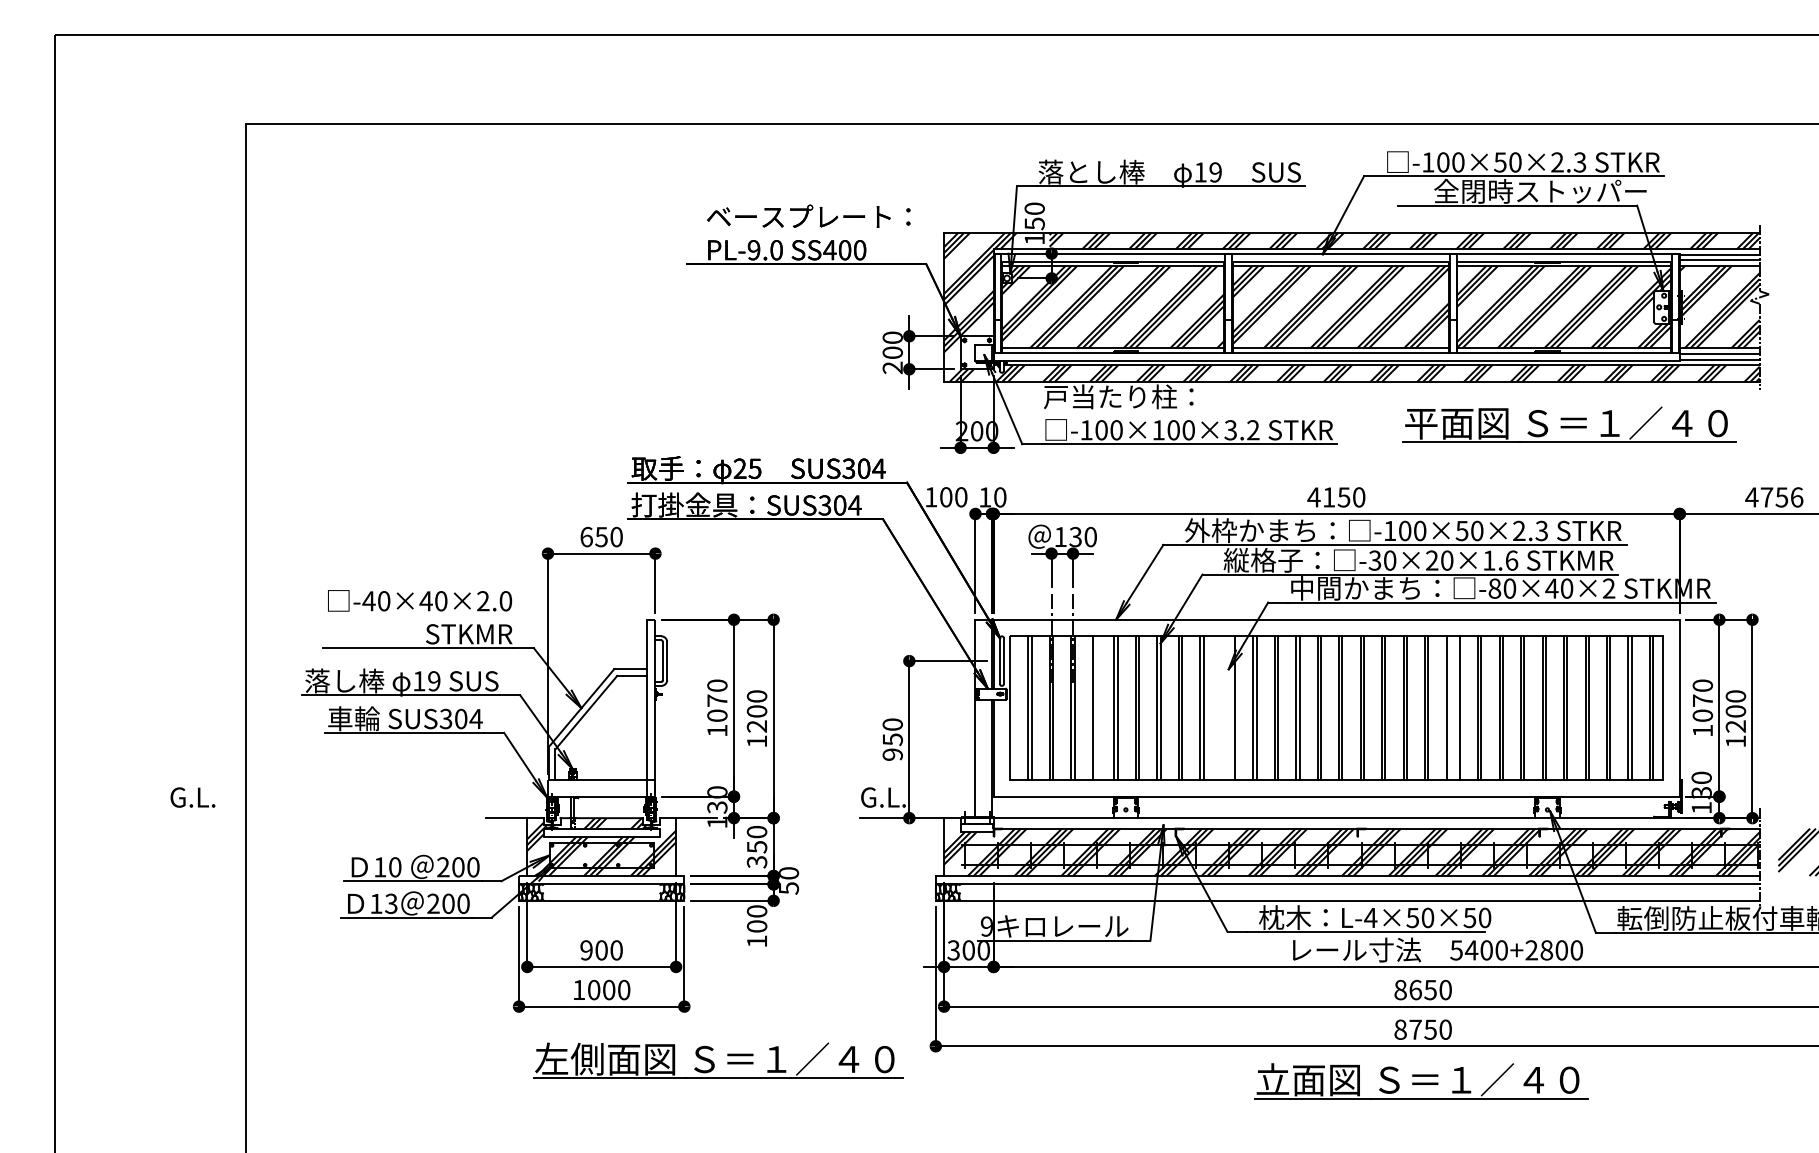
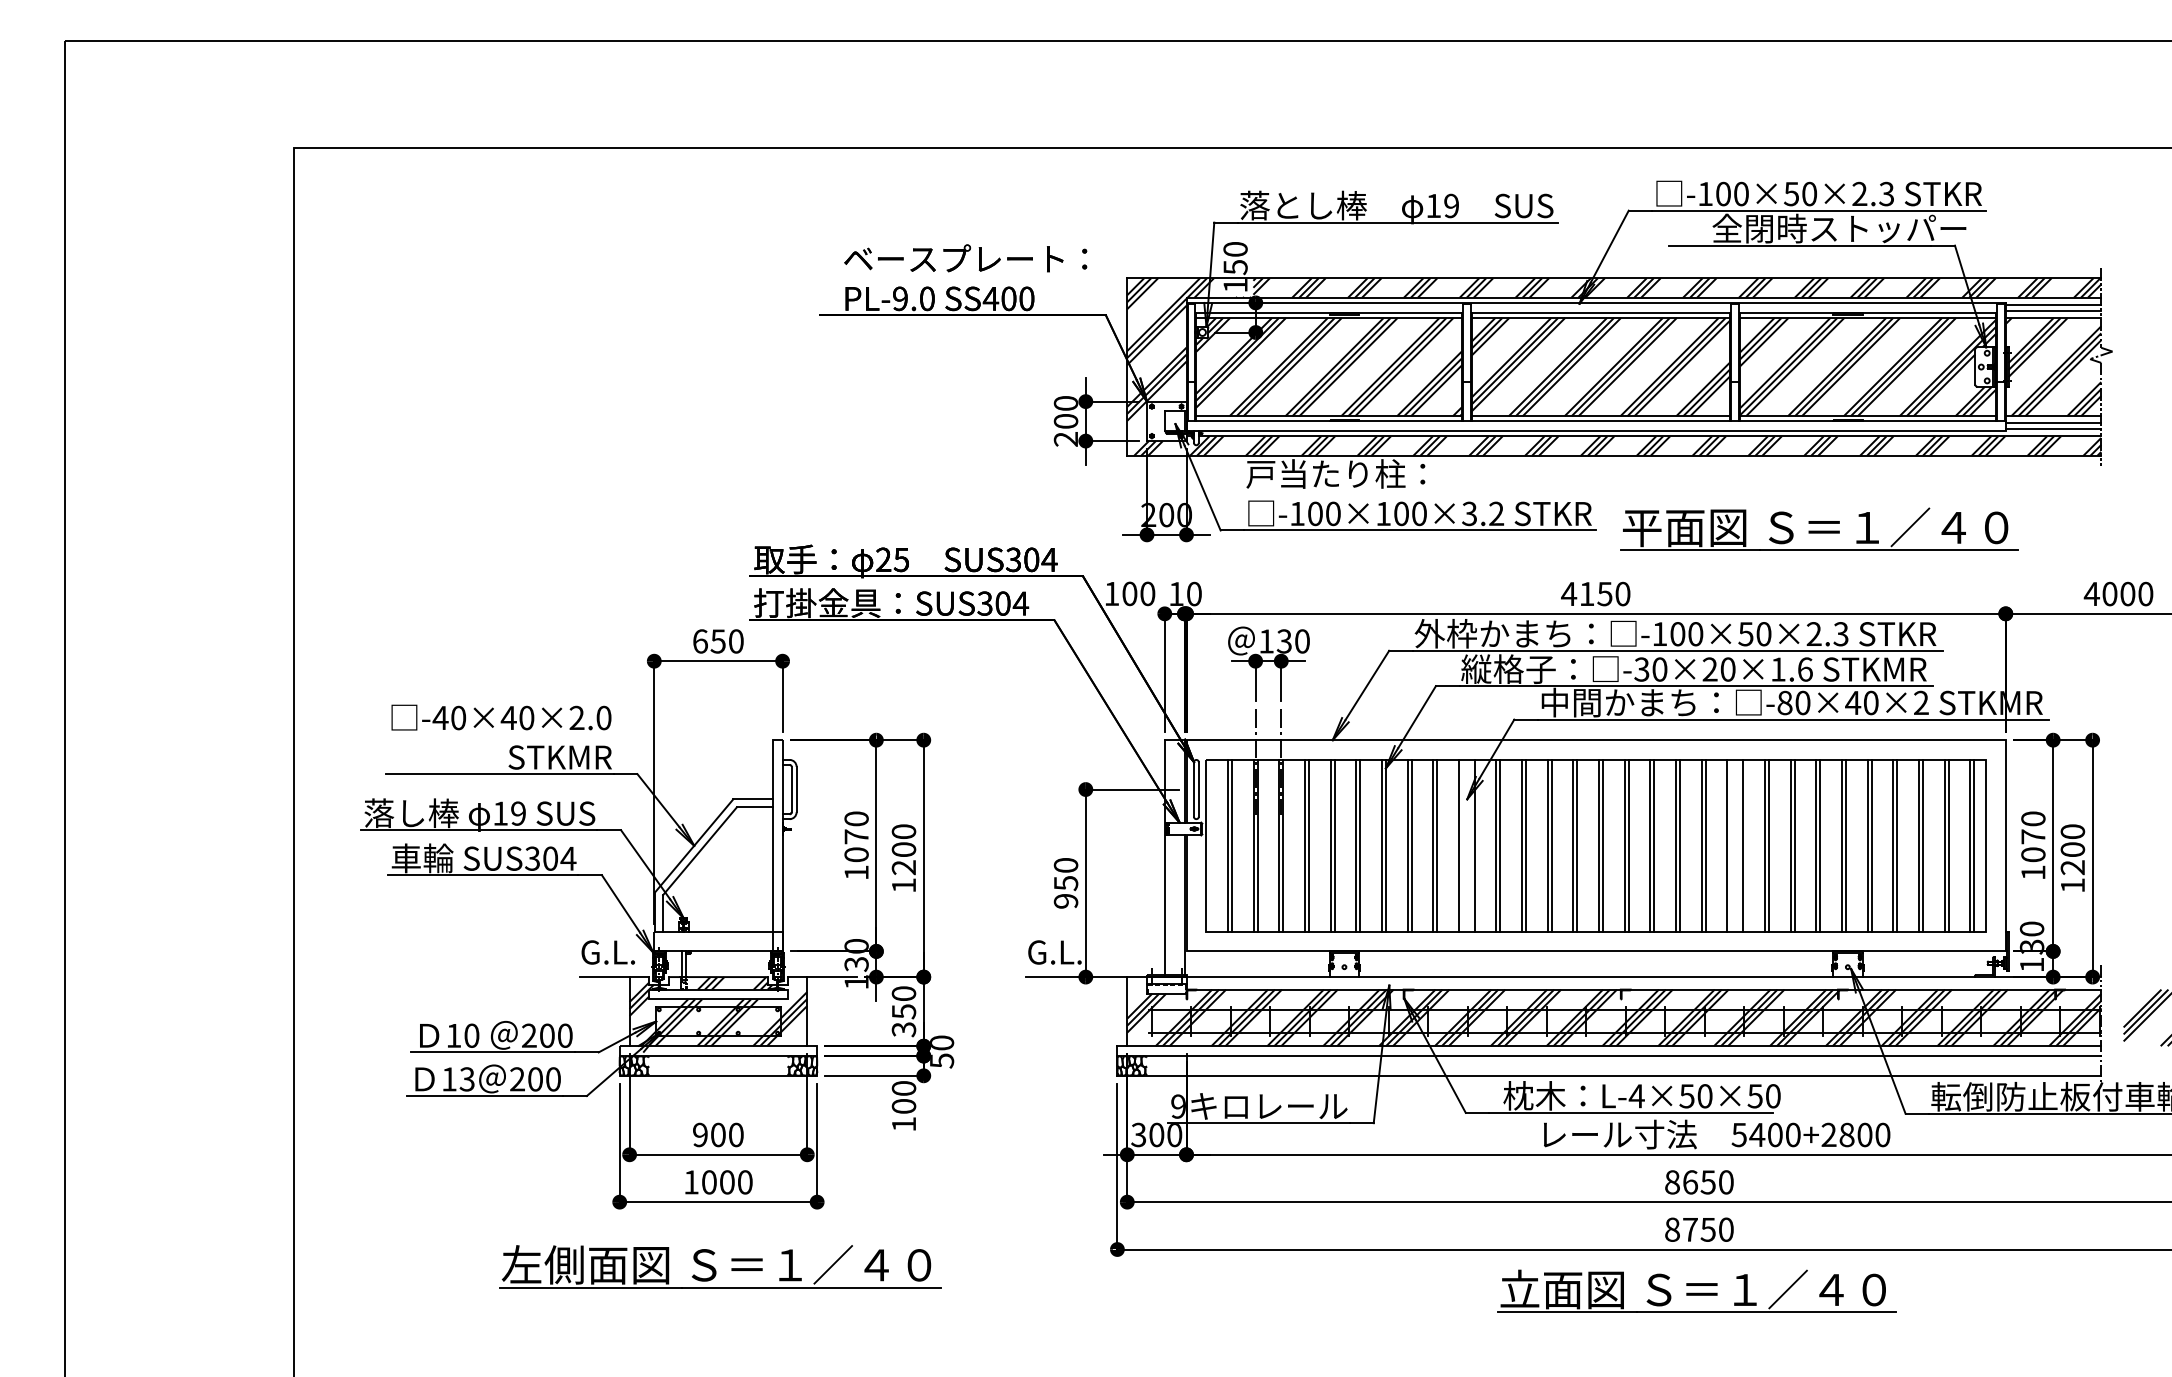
part: (1569, 424) -> (1819, 528), moved
text: (1781, 496) -> (2127, 593), 4756 -> 4000
line: (1095, 707) -> (1308, 845), added
line: (1221, 707) -> (1458, 845), added
text: (192, 797) -> (607, 952), moved
part: (718, 1060) -> (720, 1266), moved

